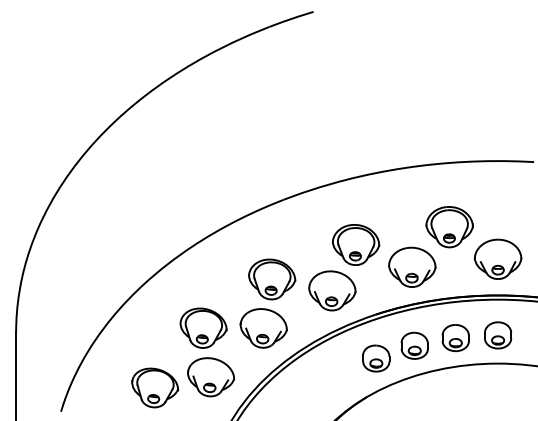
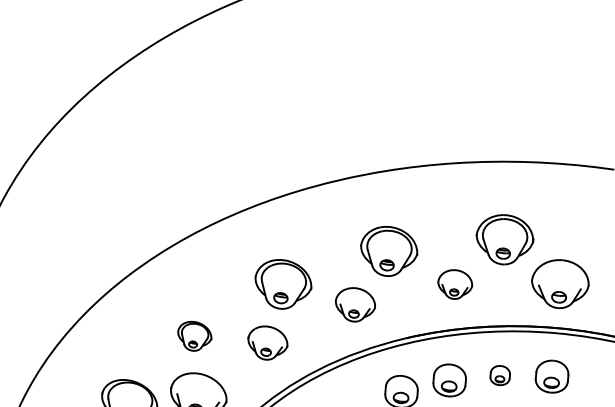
part: (412, 266) -> (455, 283), size x0.6
part: (332, 290) -> (355, 304), size x0.7
part: (203, 327) -> (194, 335), size x0.6
part: (263, 328) -> (267, 343), size x0.7
part: (455, 338) -> (500, 375), size x0.6

